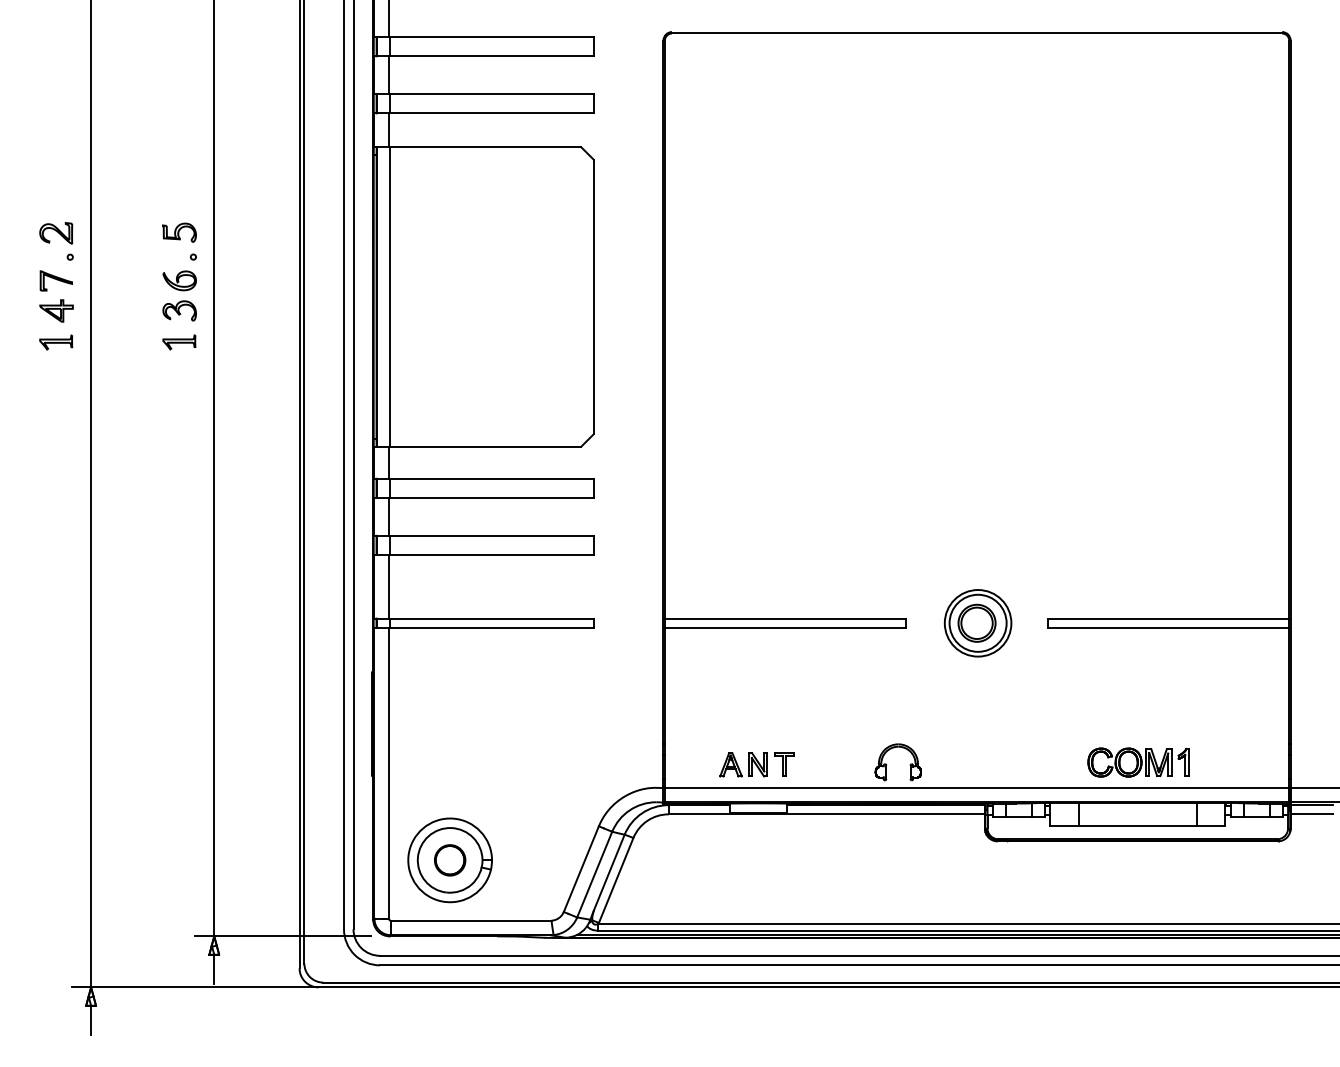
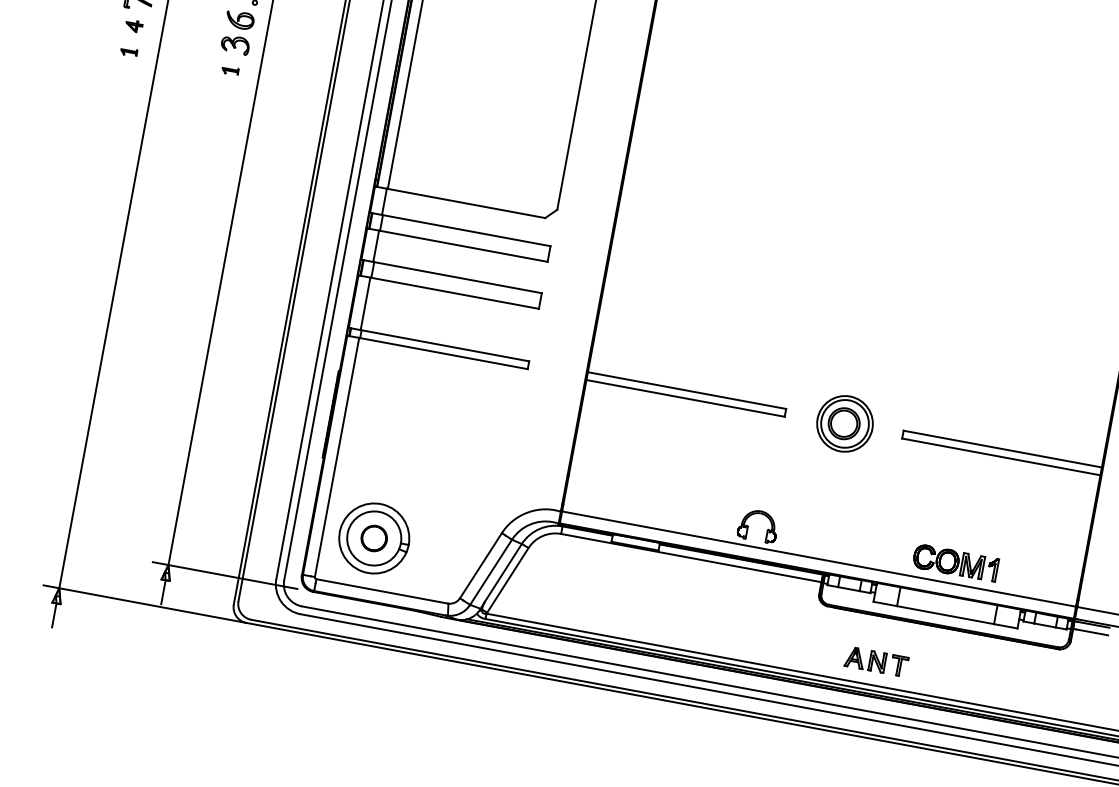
part: (56, 310) -> (134, 25), size x0.6
part: (56, 342) -> (129, 52), size x0.6
part: (179, 342) -> (230, 70), size x0.6
part: (756, 764) -> (876, 661), moved

